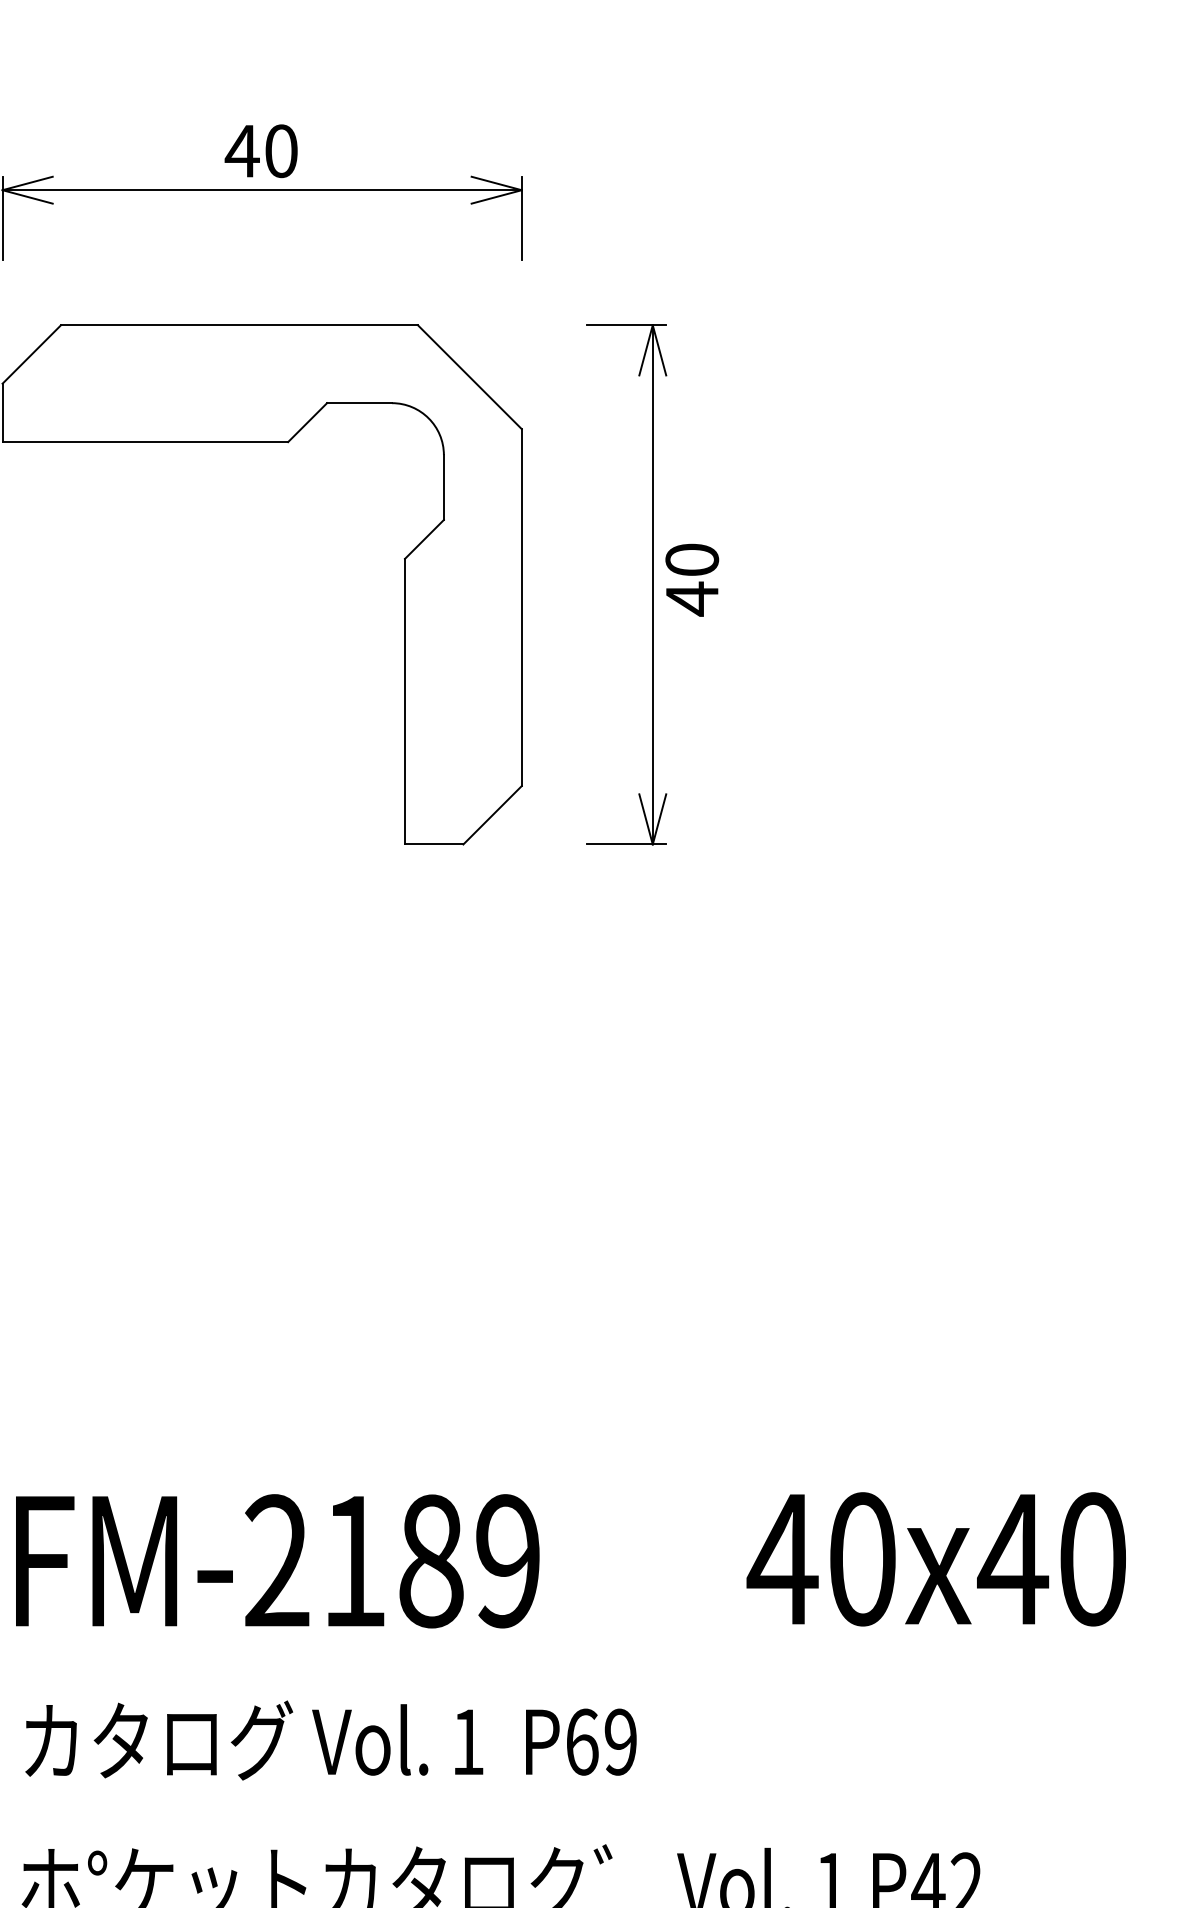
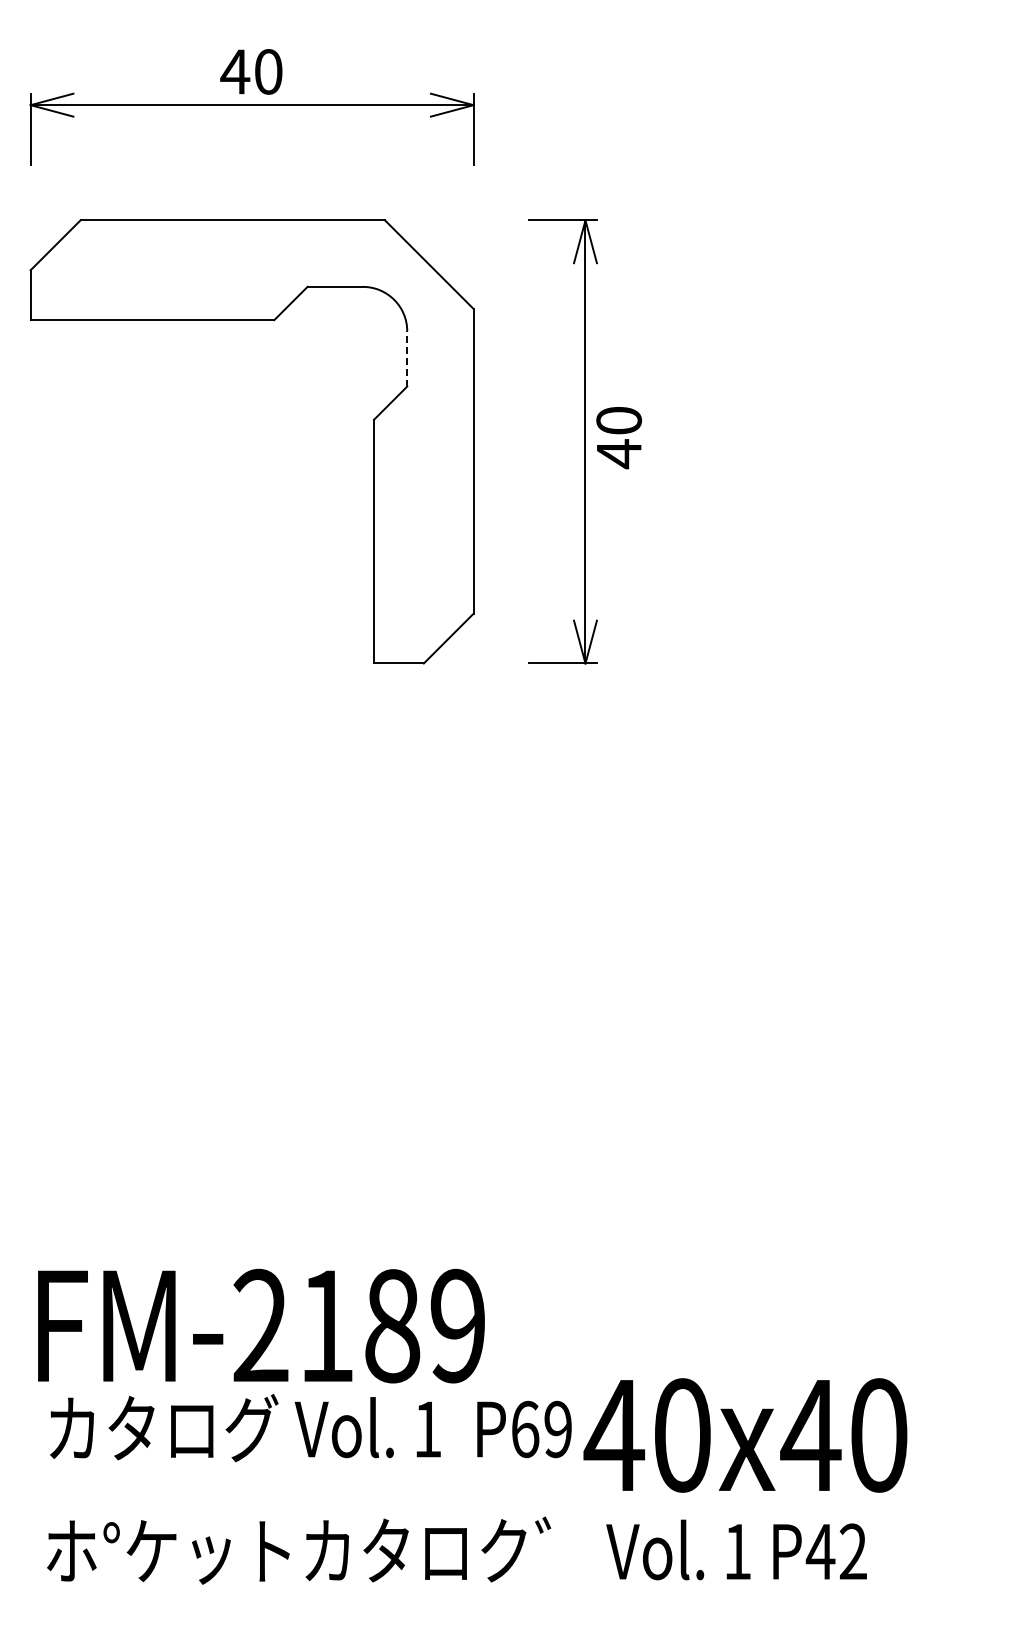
line: (444, 487) -> (407, 358), solid -> dashed
text: (936, 1559) -> (745, 1435), moved
text: (277, 1560) -> (261, 1325), moved

